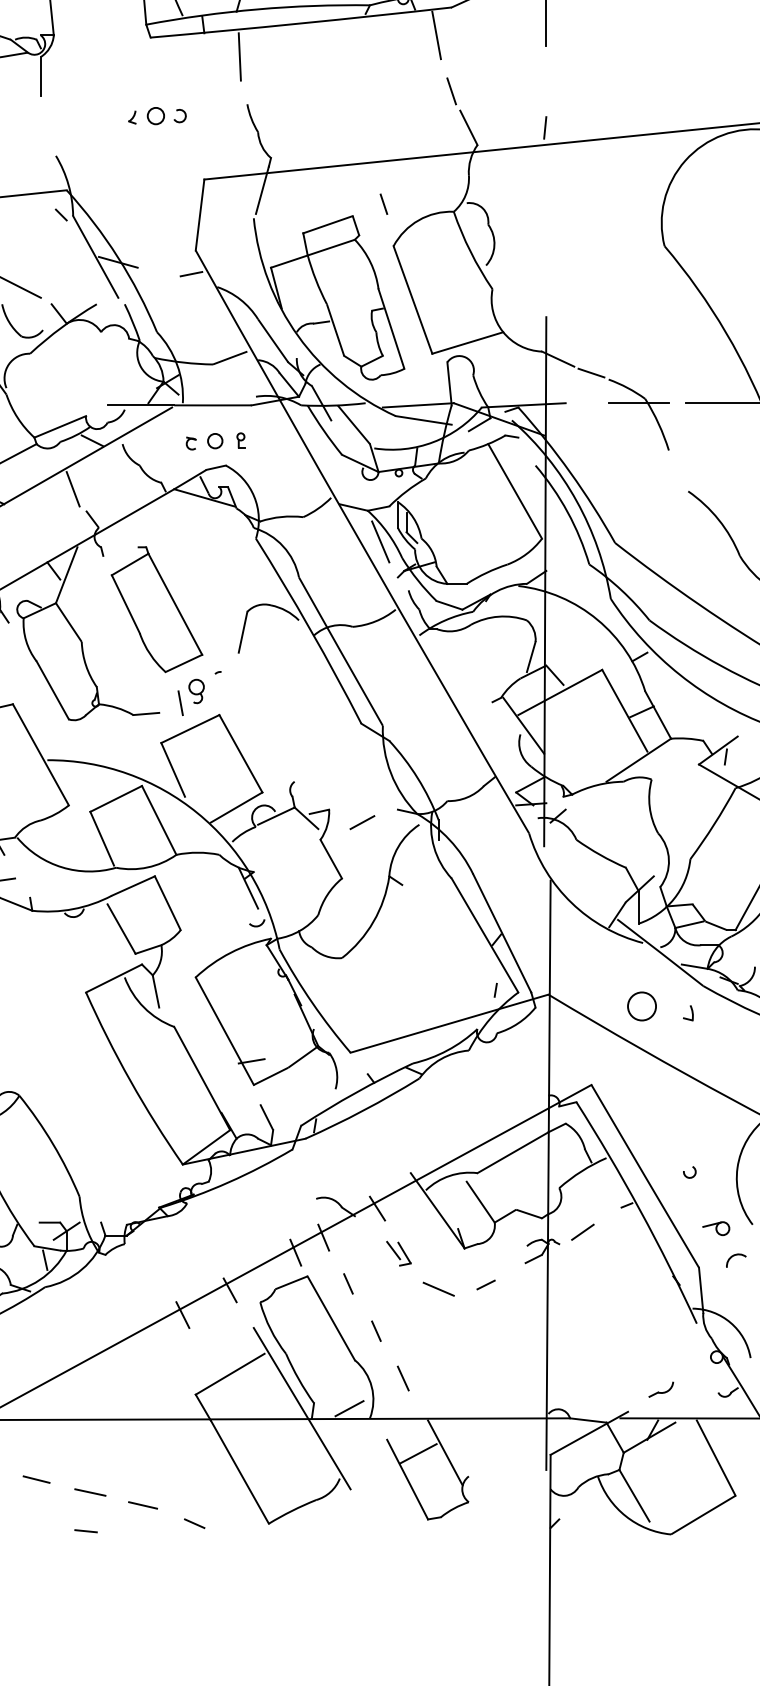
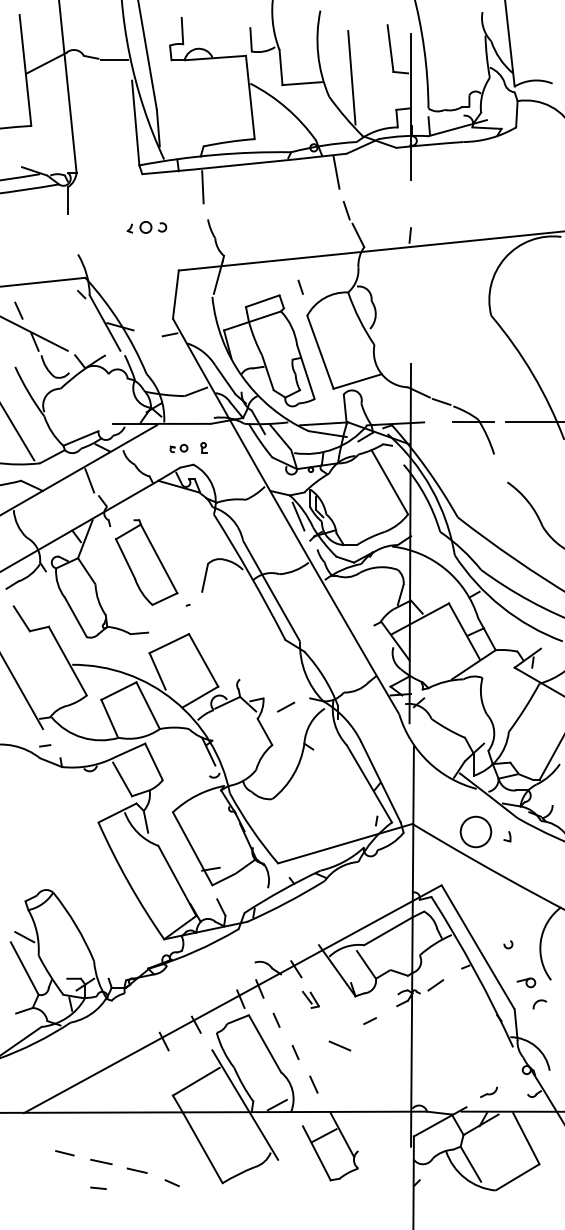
part: (203, 441) -> (178, 448), size x0.7
part: (190, 697) -> (169, 622), removed
circle: (641, 1005) -> (475, 831), size x1.6
line: (438, 1288) -> (339, 1045), moved

